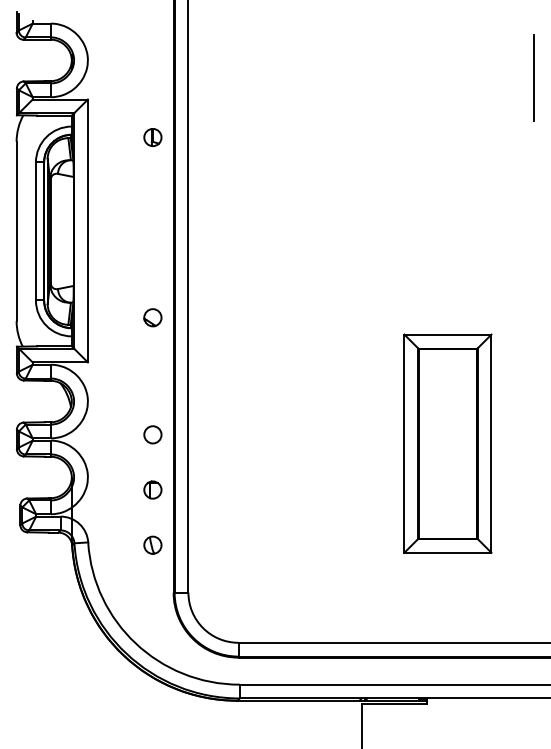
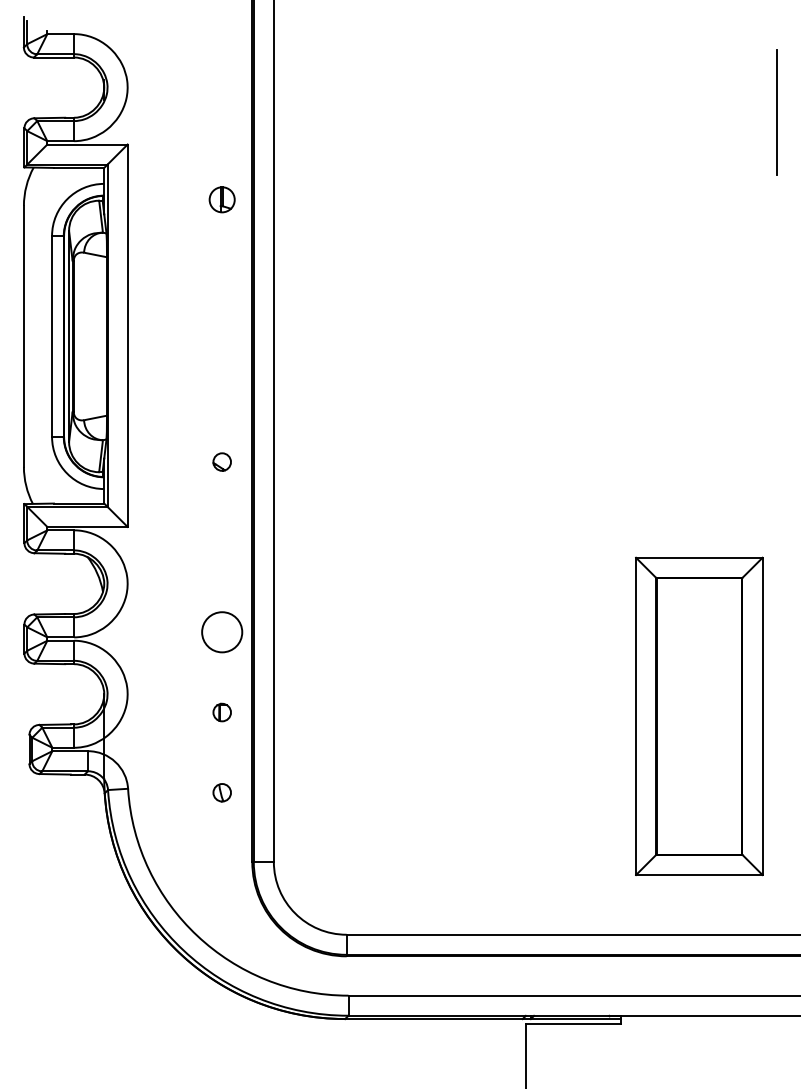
part: (152, 317) -> (221, 461), size x0.7
circle: (152, 434) -> (221, 631), size x1.6
part: (447, 443) -> (698, 716), moved
part: (152, 489) -> (221, 711), size x0.7
part: (152, 544) -> (221, 791), size x0.7

